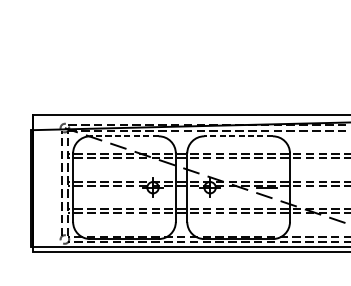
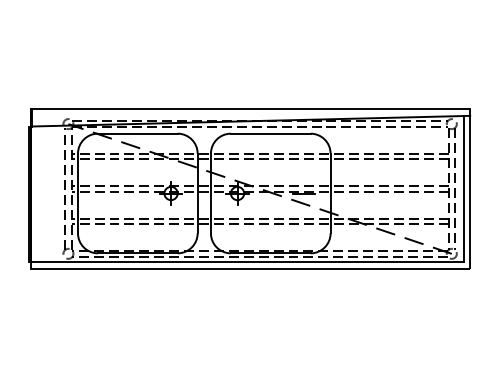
line: (124, 136) -> (137, 133), dashed -> solid
line: (238, 136) -> (270, 133), dashed -> solid

